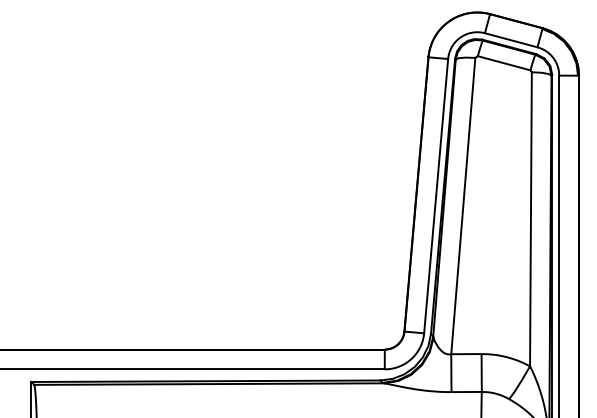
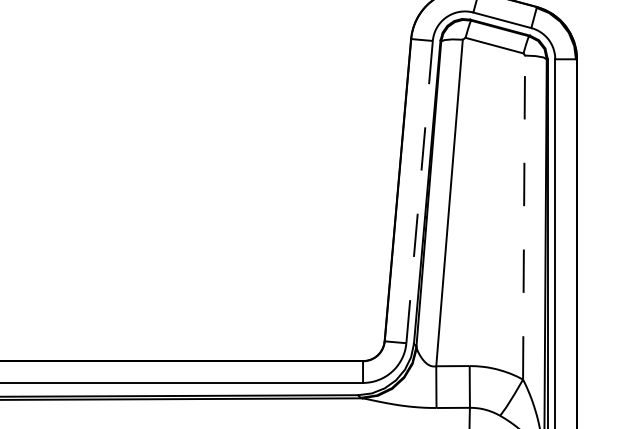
line: (436, 196) -> (420, 192), solid -> dashed
line: (530, 218) -> (523, 216), solid -> dashed

